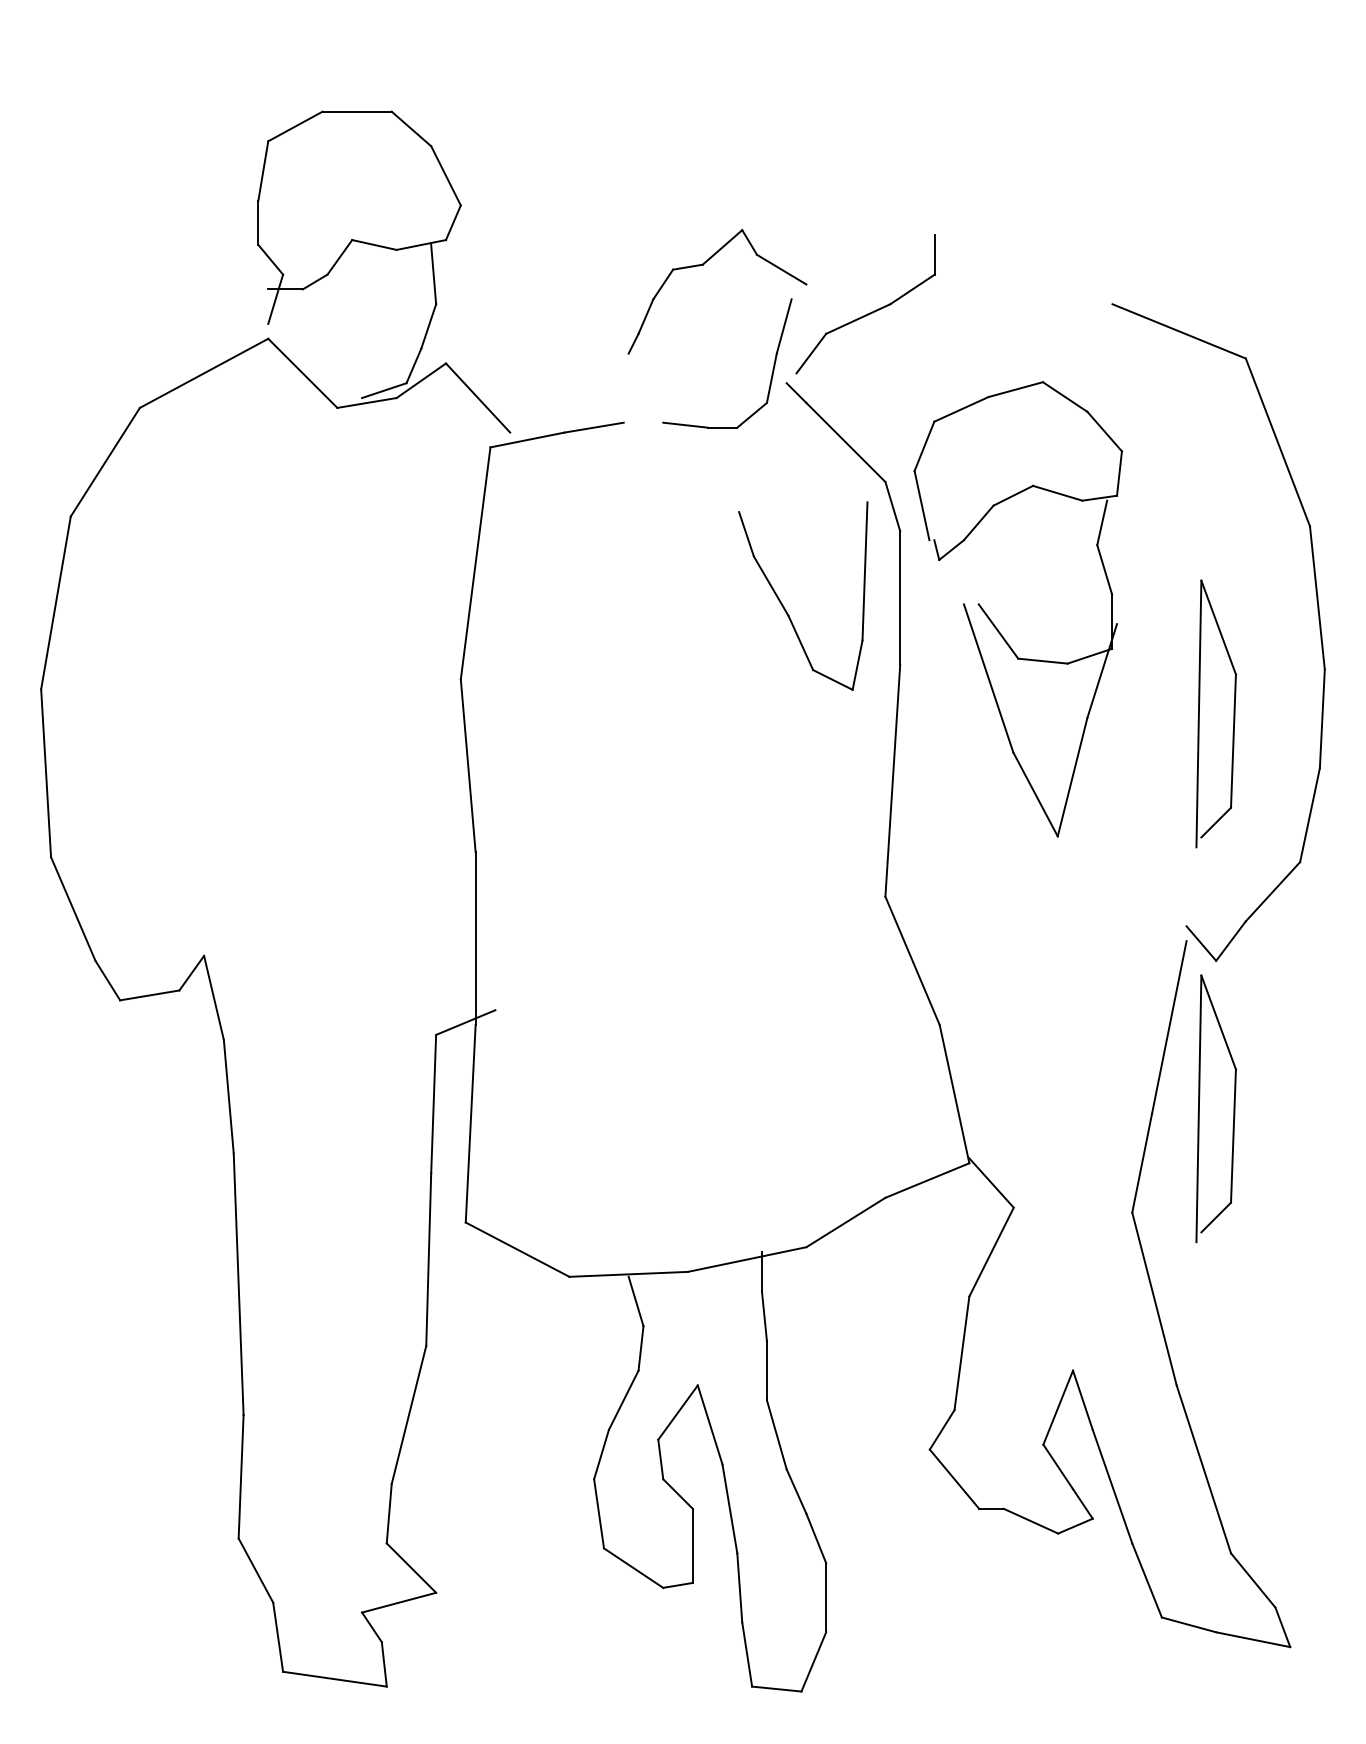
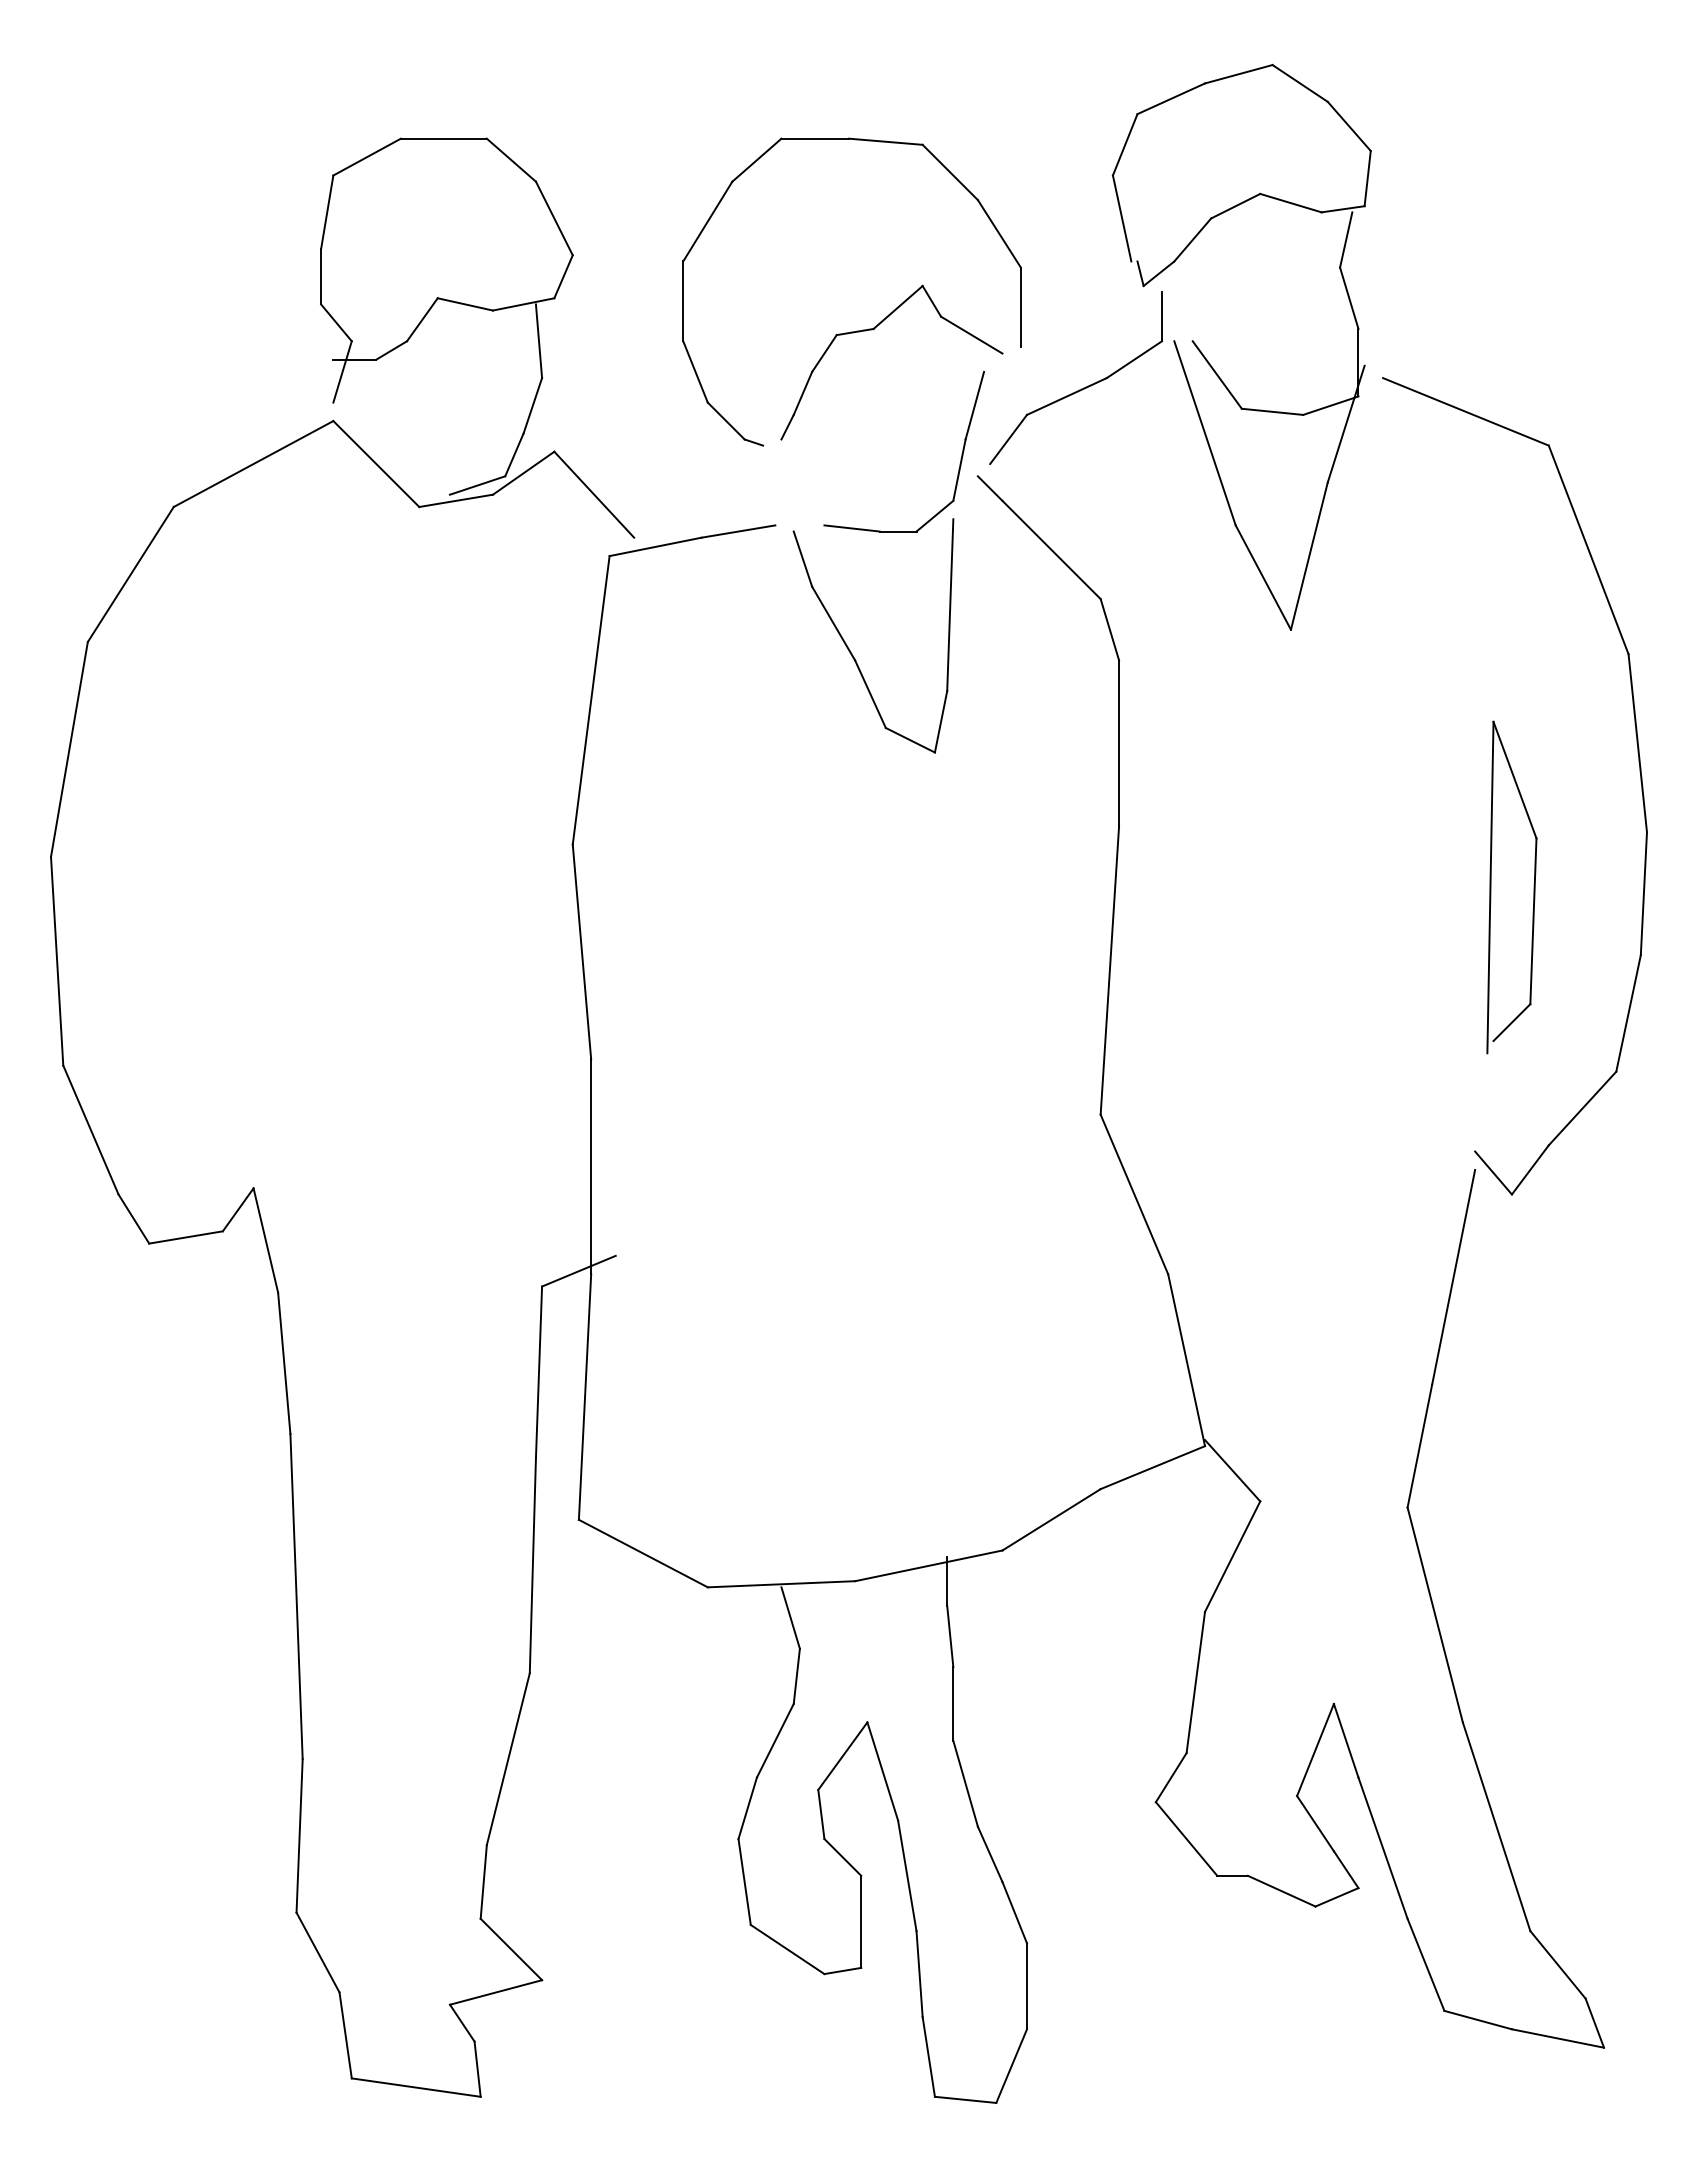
part: (697, 113) -> (867, 141), added
part: (783, 606) -> (849, 648), moved
part: (994, 624) -> (1212, 366), moved
part: (1199, 1108) -> (1491, 1378), removed

